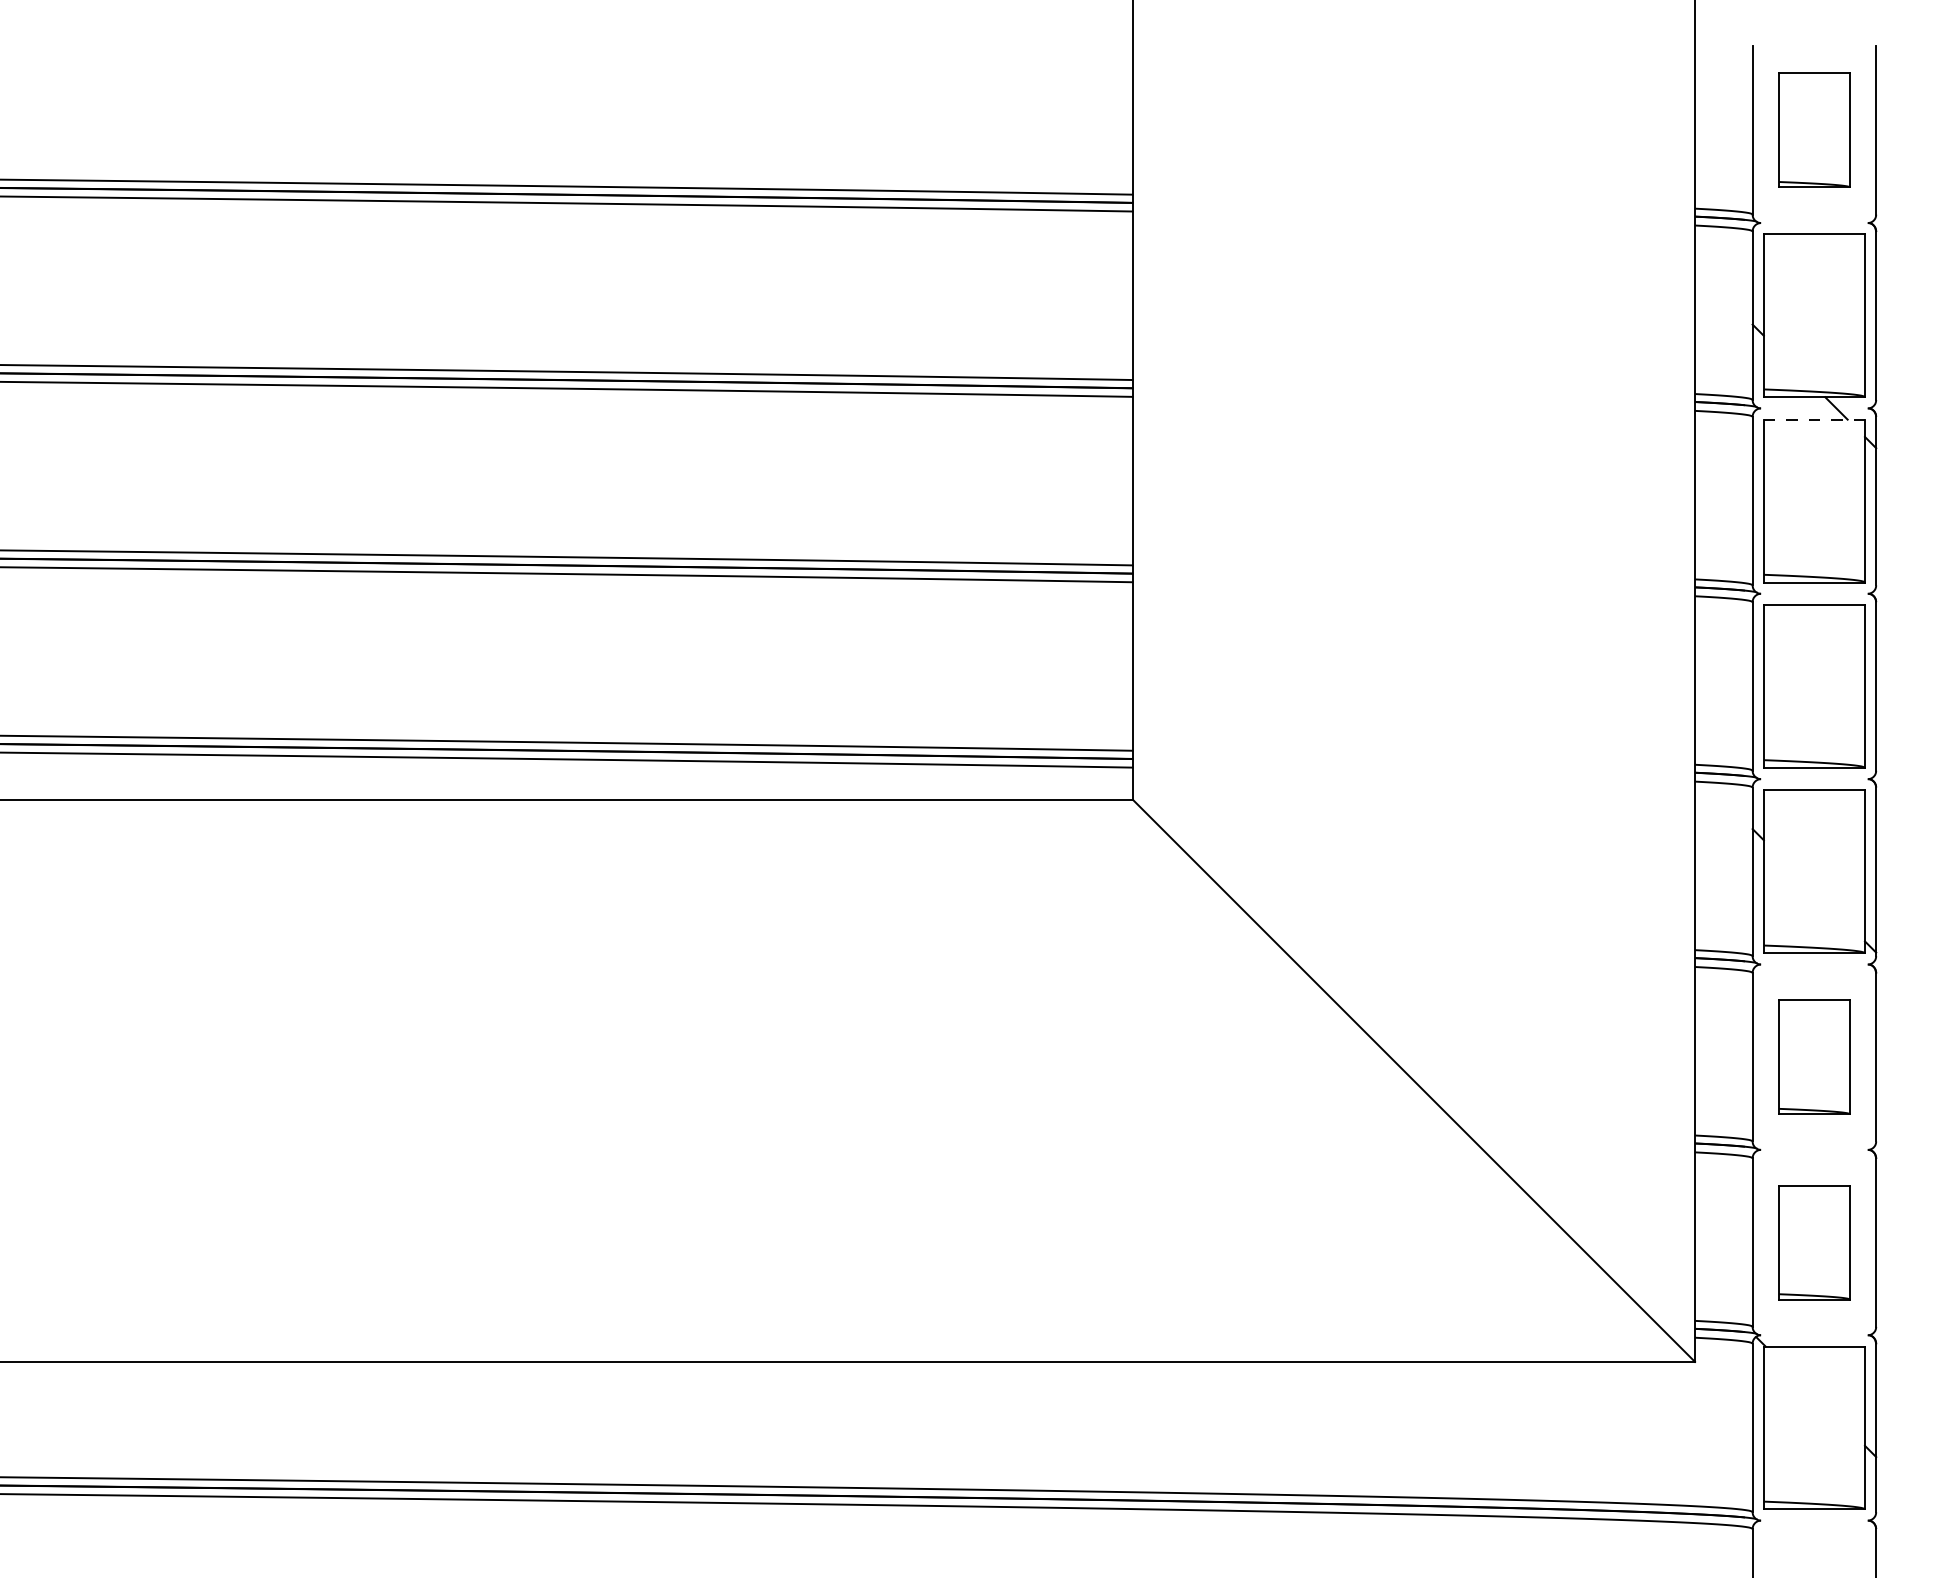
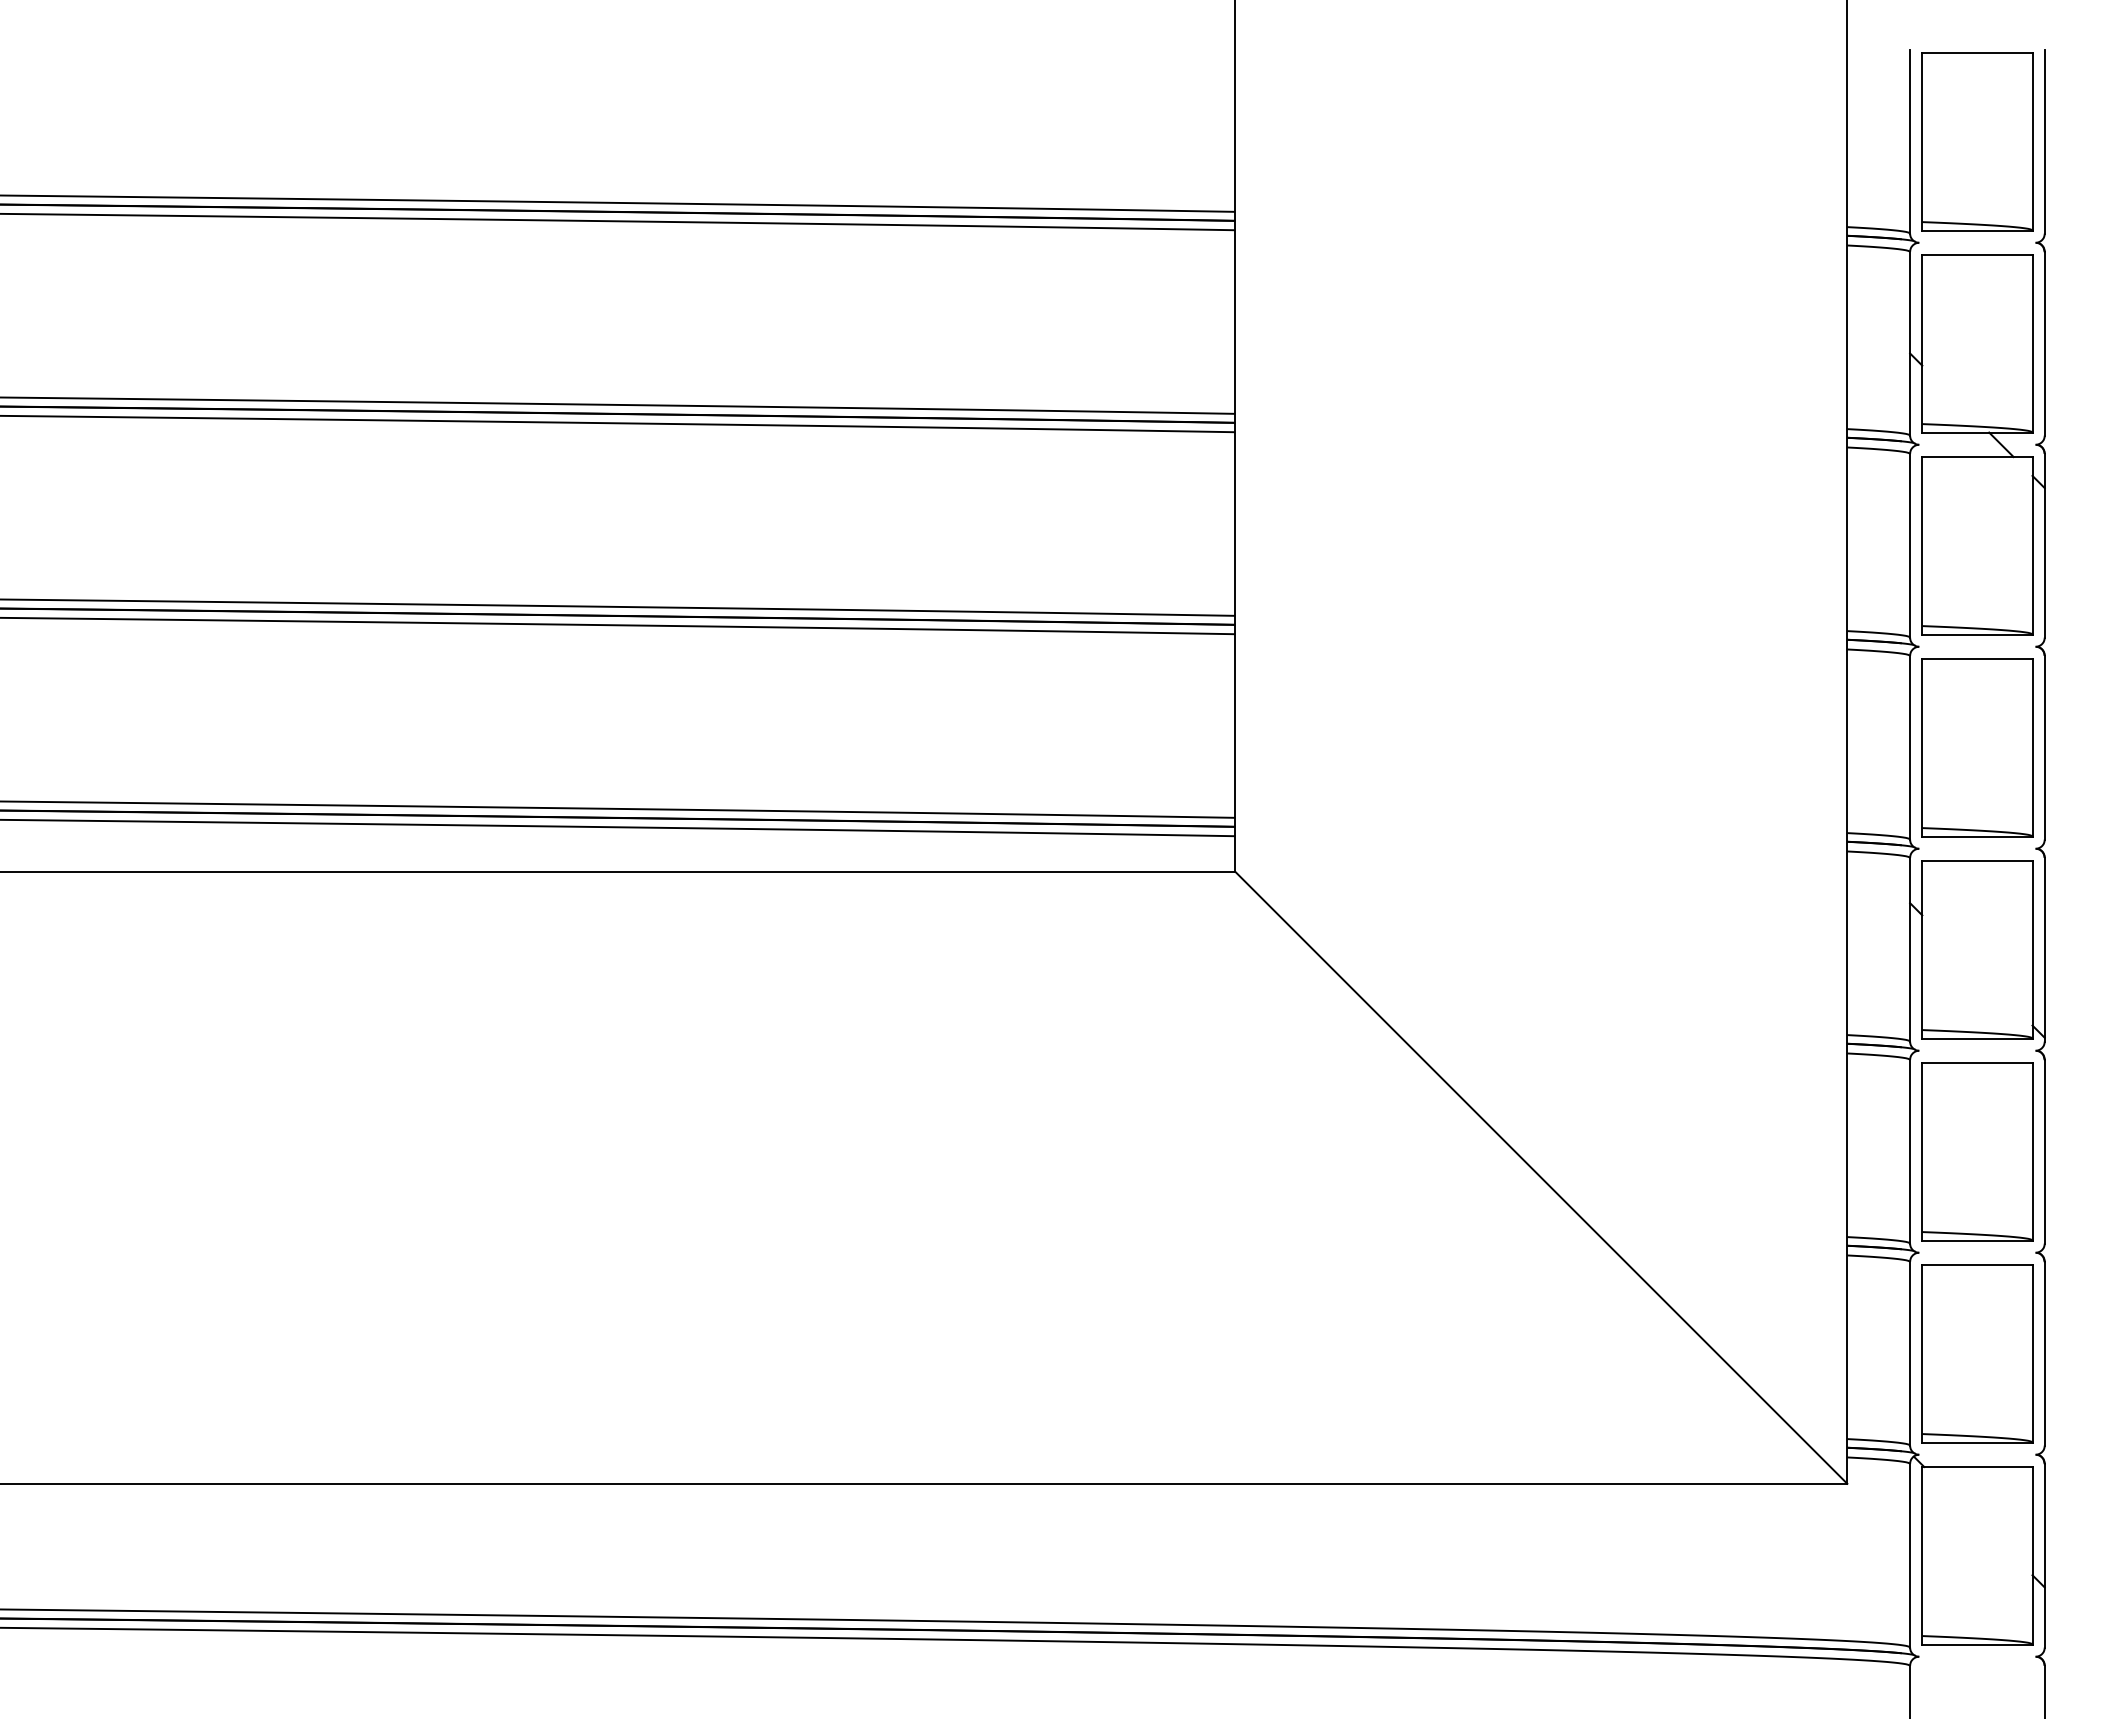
part: (1814, 130) -> (1977, 141), size x1.43
line: (1814, 420) -> (1977, 457), dashed -> solid
part: (1814, 1056) -> (1977, 1151), size x1.43
part: (1814, 1242) -> (1977, 1353), size x1.43

